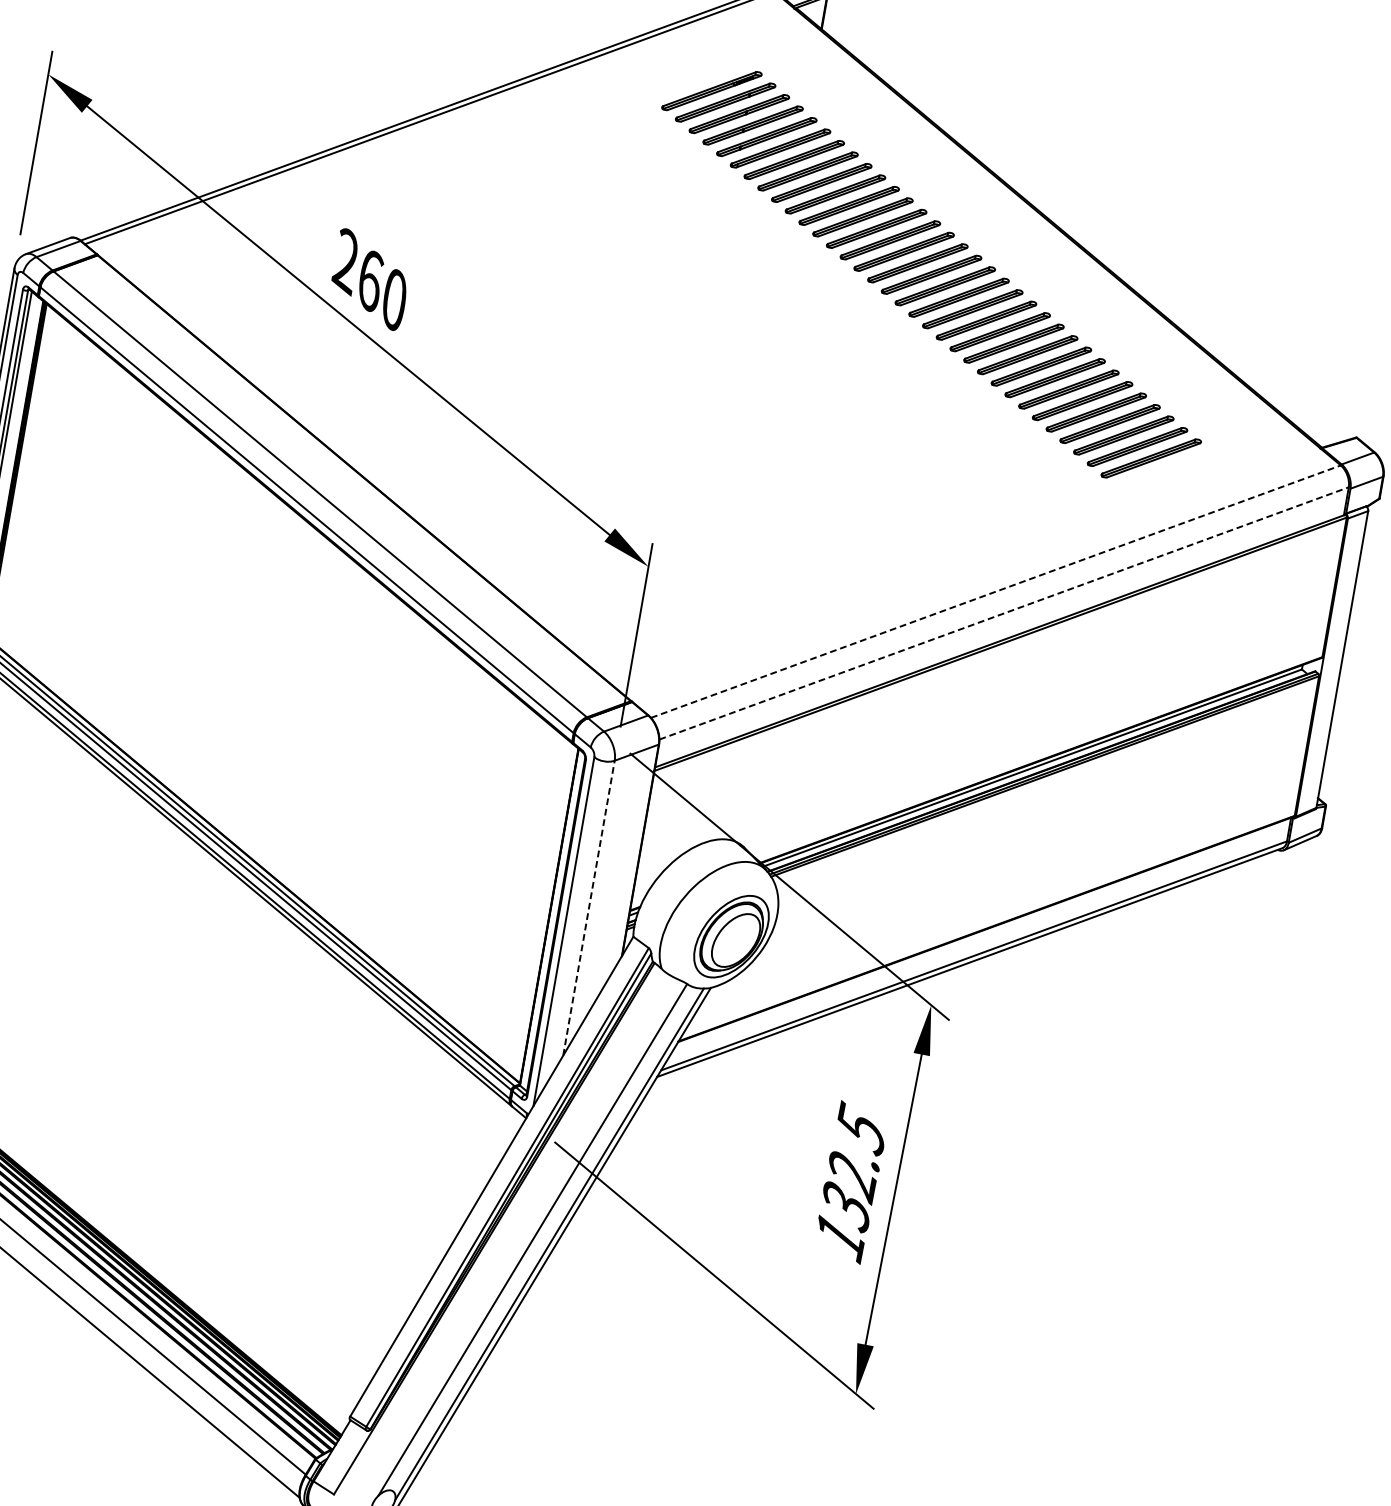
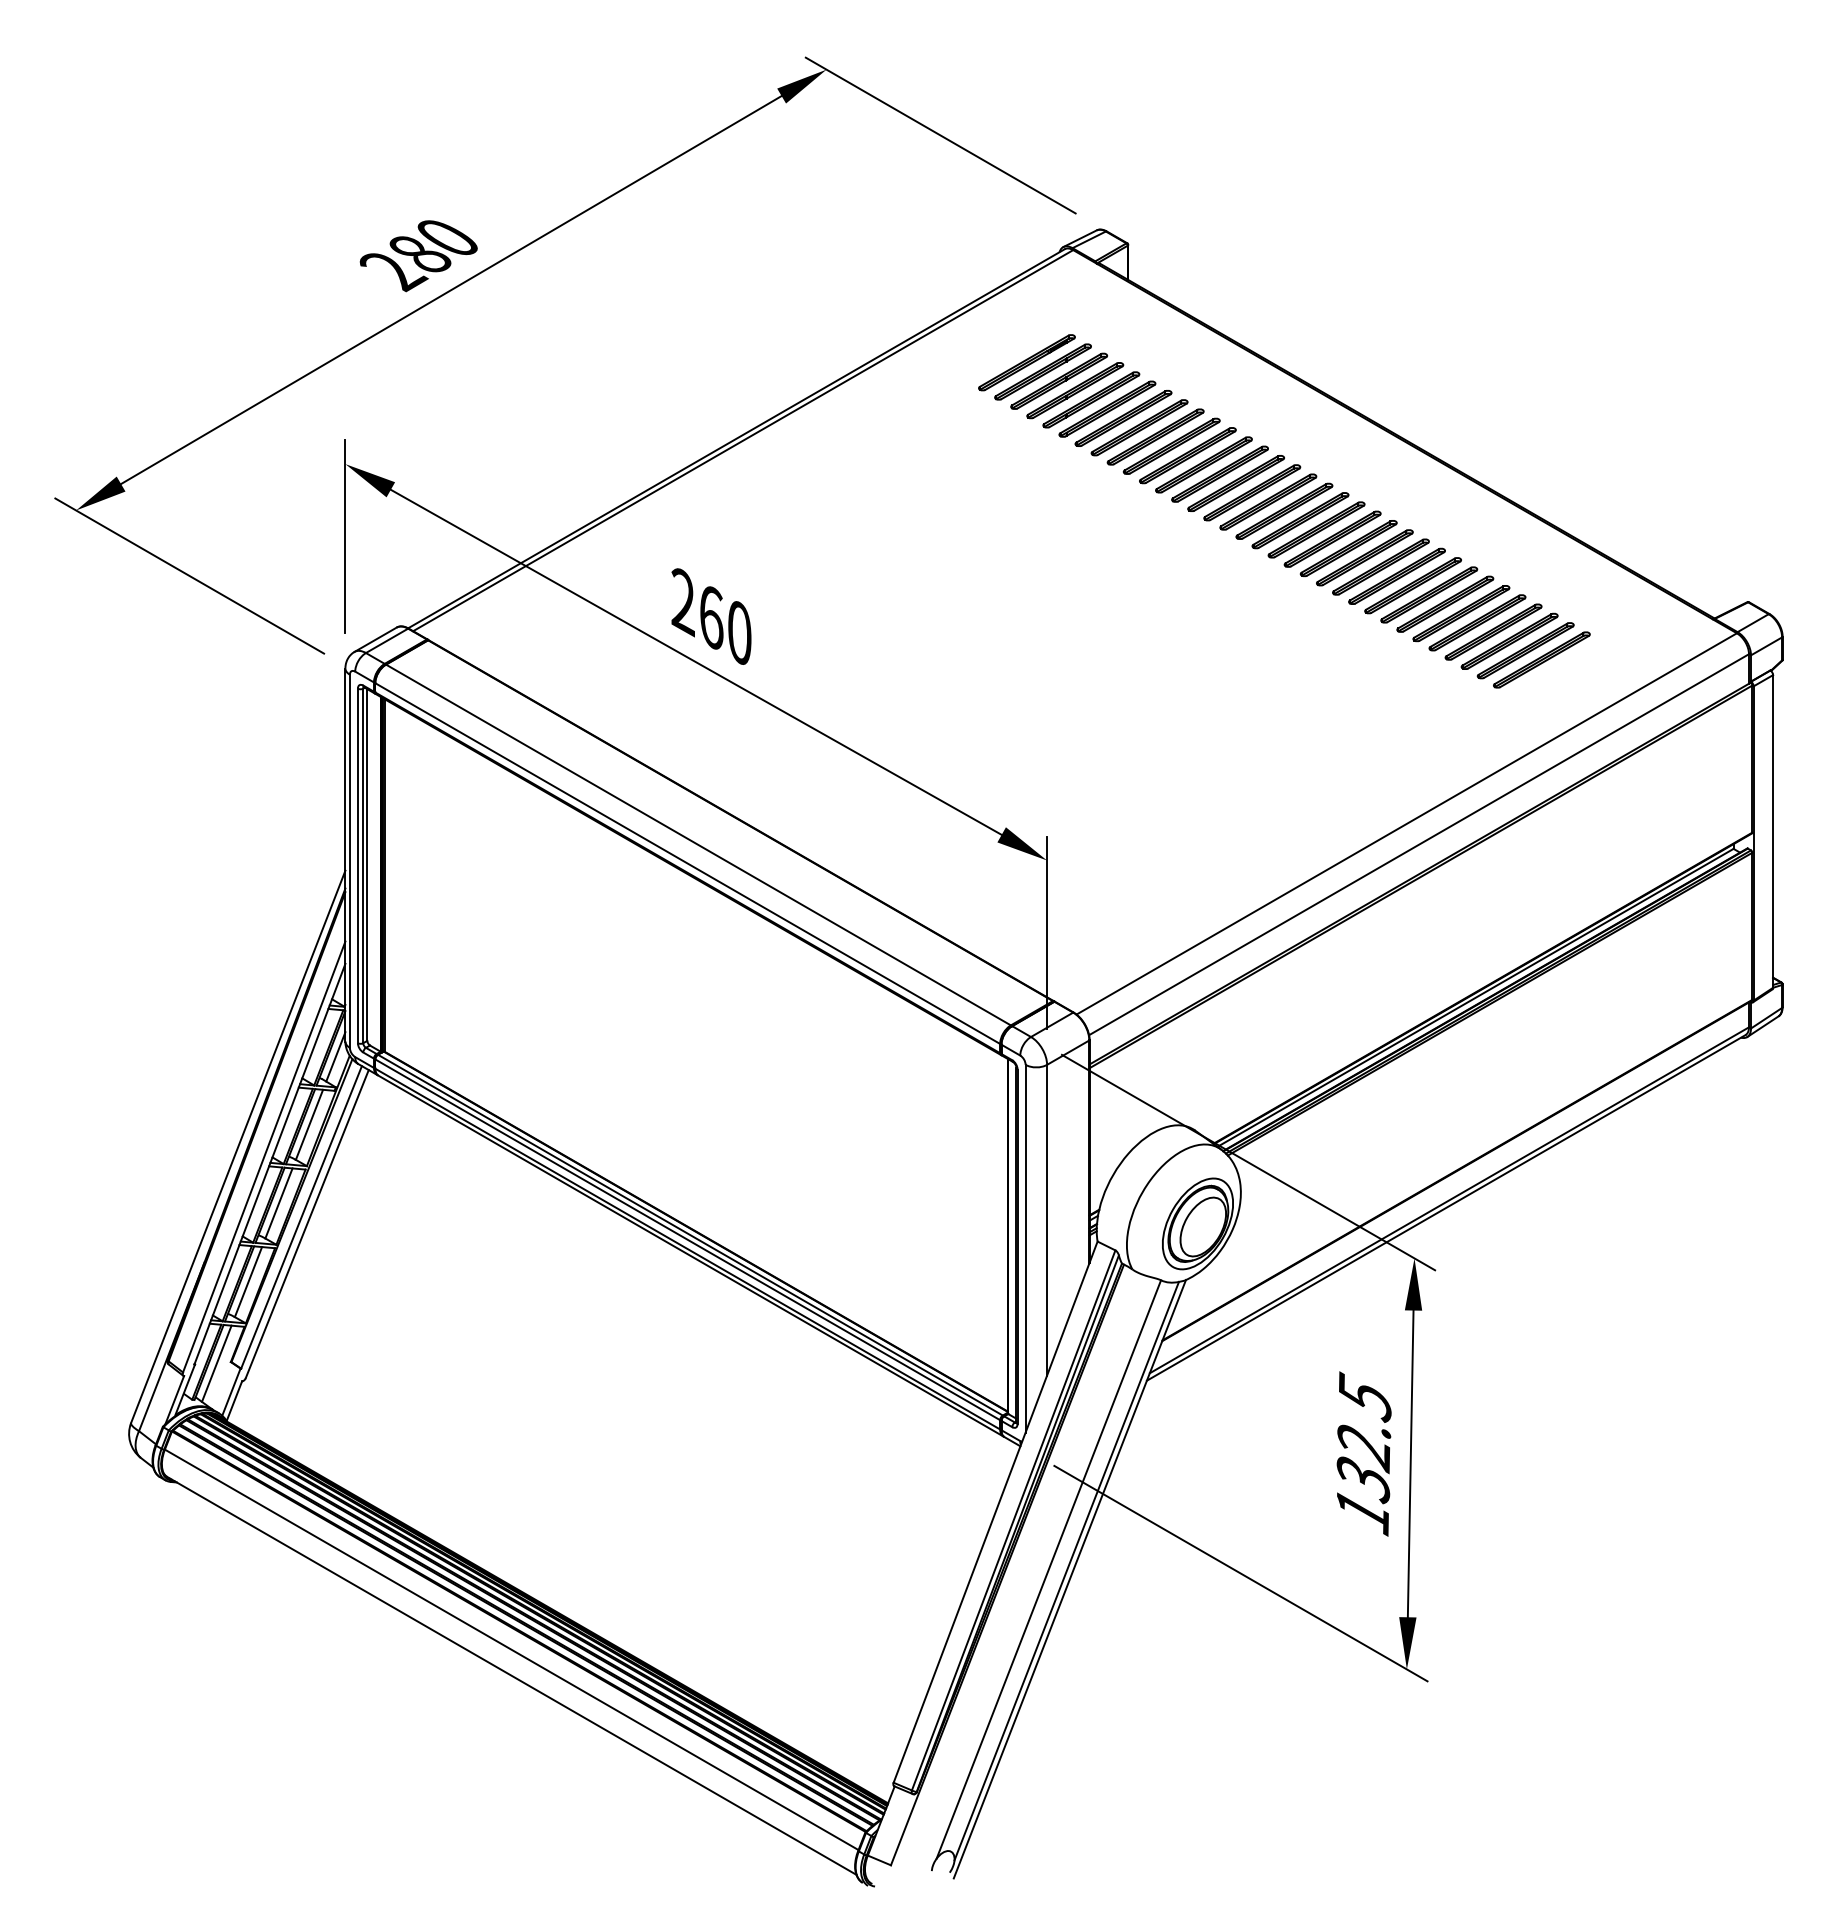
line: (996, 591) -> (1407, 823), dashed -> solid
line: (1004, 613) -> (1419, 844), dashed -> solid
line: (589, 907) -> (1047, 1219), dashed -> solid

